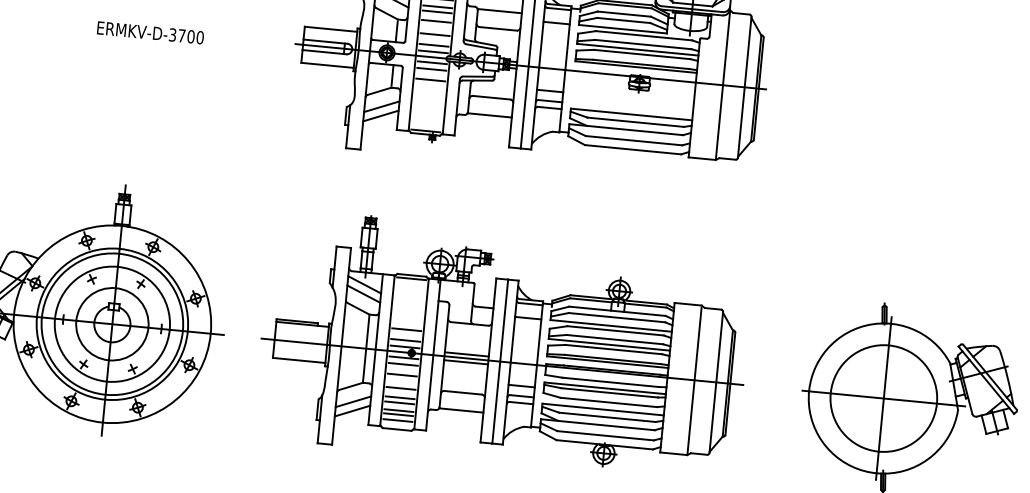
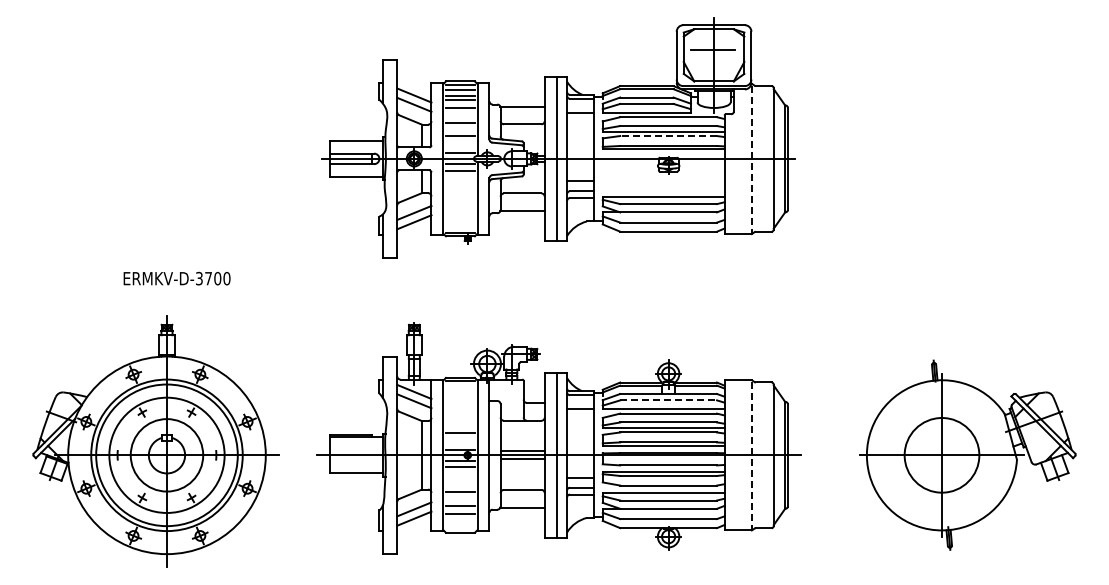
line: (436, 12) -> (459, 113), removed
text: (150, 32) -> (176, 278), moved
line: (433, 44) -> (459, 146), removed
line: (642, 54) -> (668, 136), solid -> dashed
line: (429, 79) -> (459, 181), removed
line: (722, 85) -> (751, 159), solid -> dashed
line: (617, 317) -> (669, 400), solid -> dashed
line: (404, 340) -> (459, 443), removed
line: (401, 375) -> (459, 478), removed
line: (694, 381) -> (751, 456), solid -> dashed
line: (399, 397) -> (459, 500), removed
circle: (883, 397) -> (941, 454), size x0.7
line: (397, 414) -> (459, 517), removed
line: (397, 420) -> (459, 523), removed

